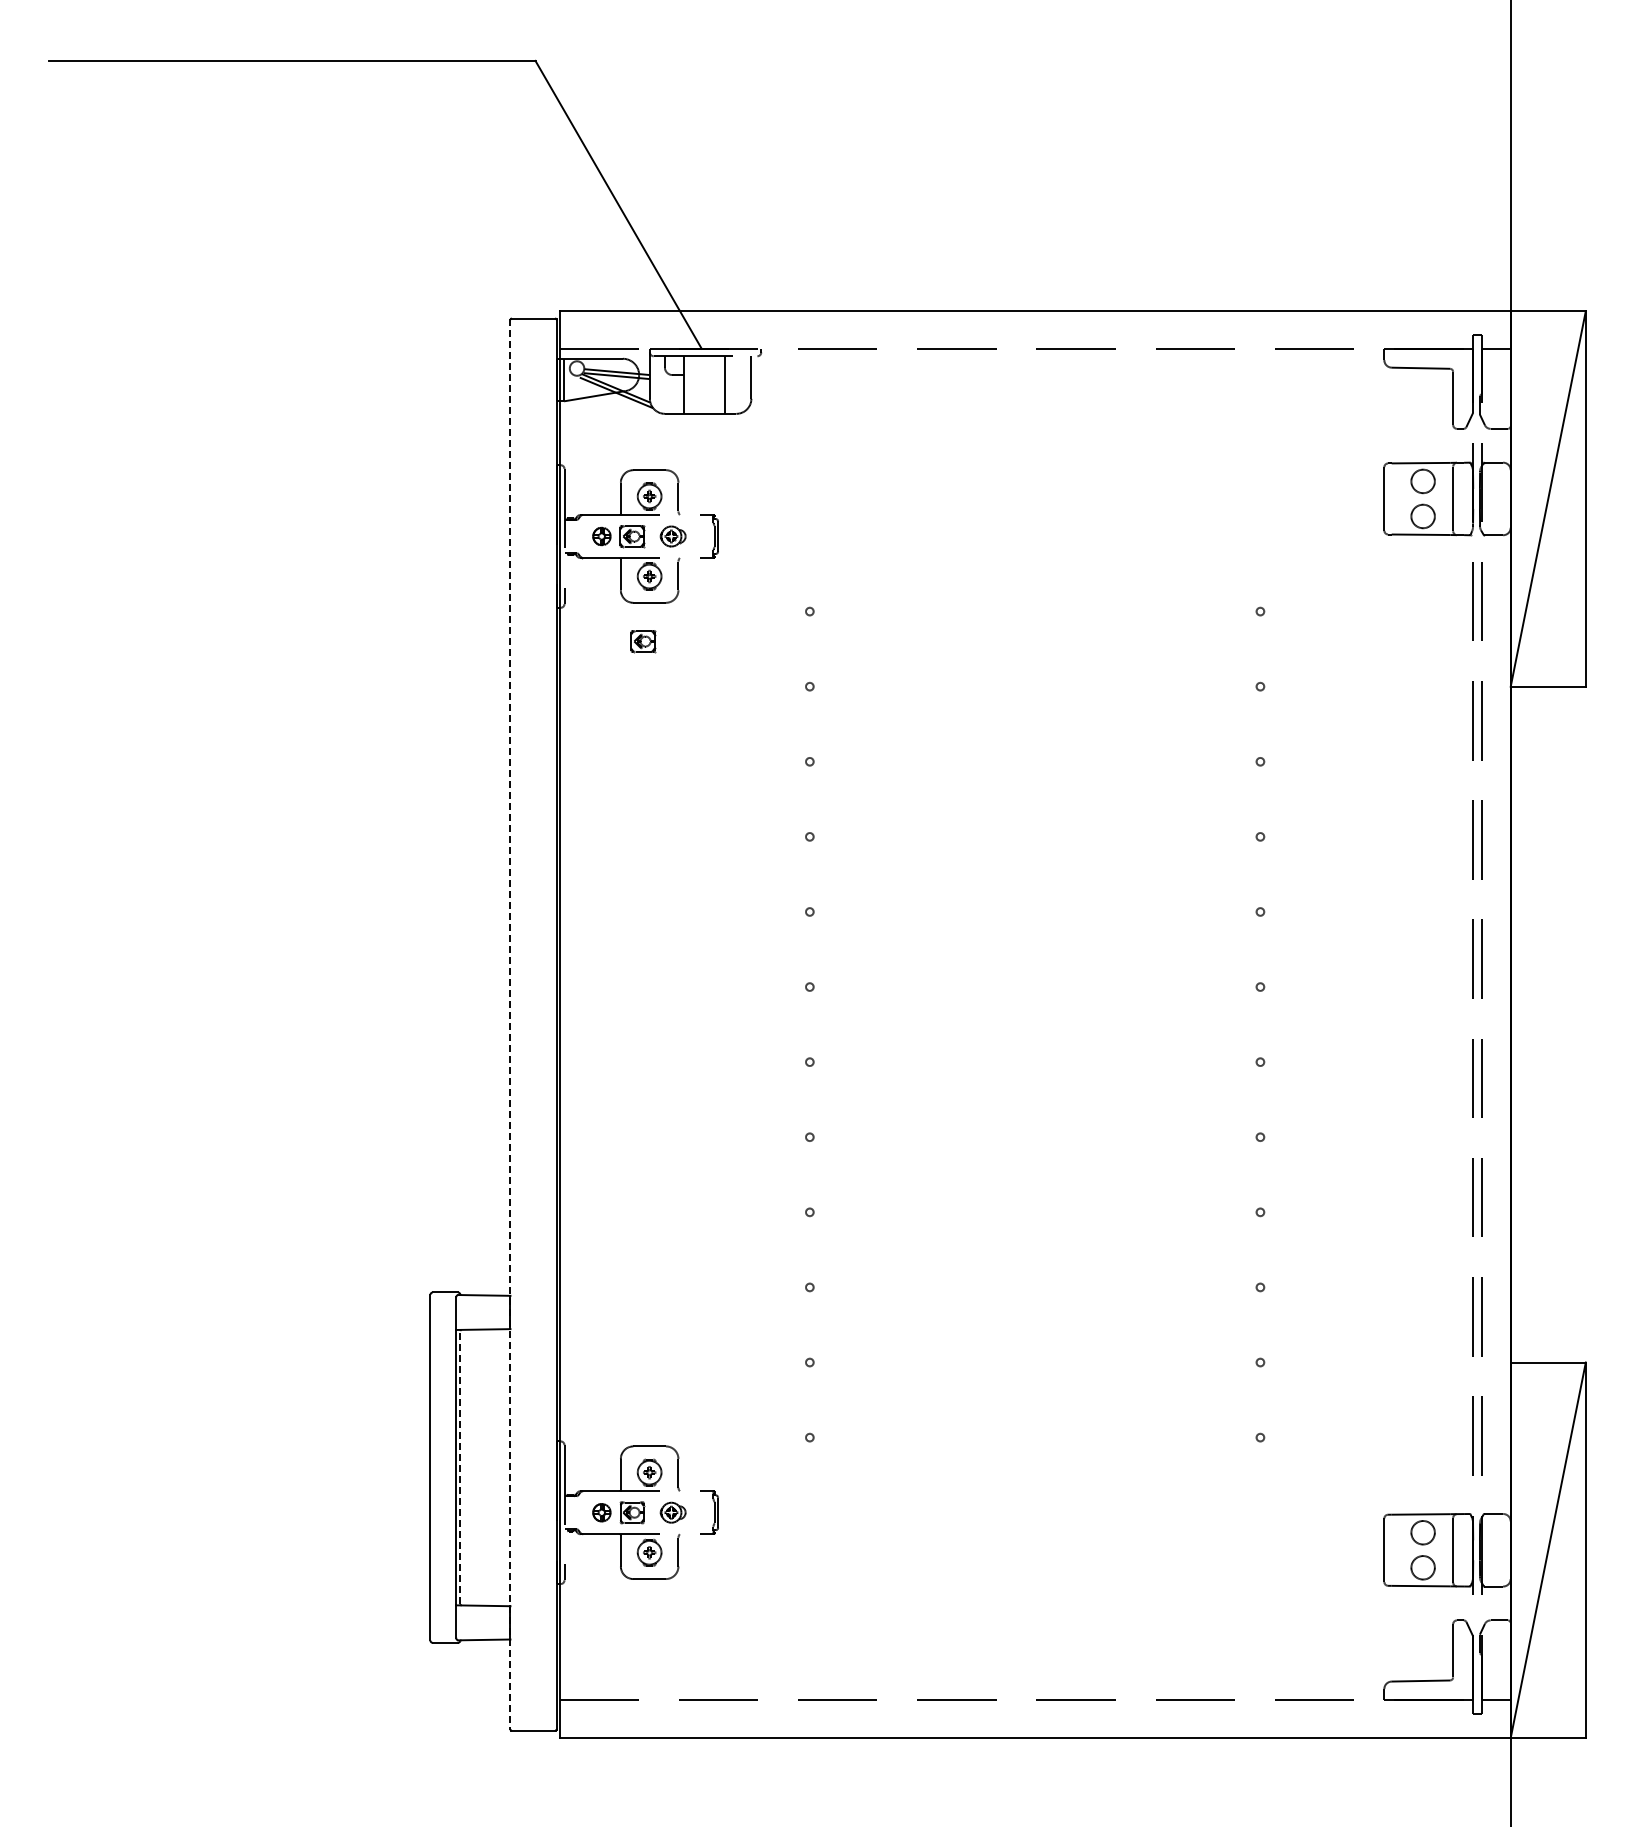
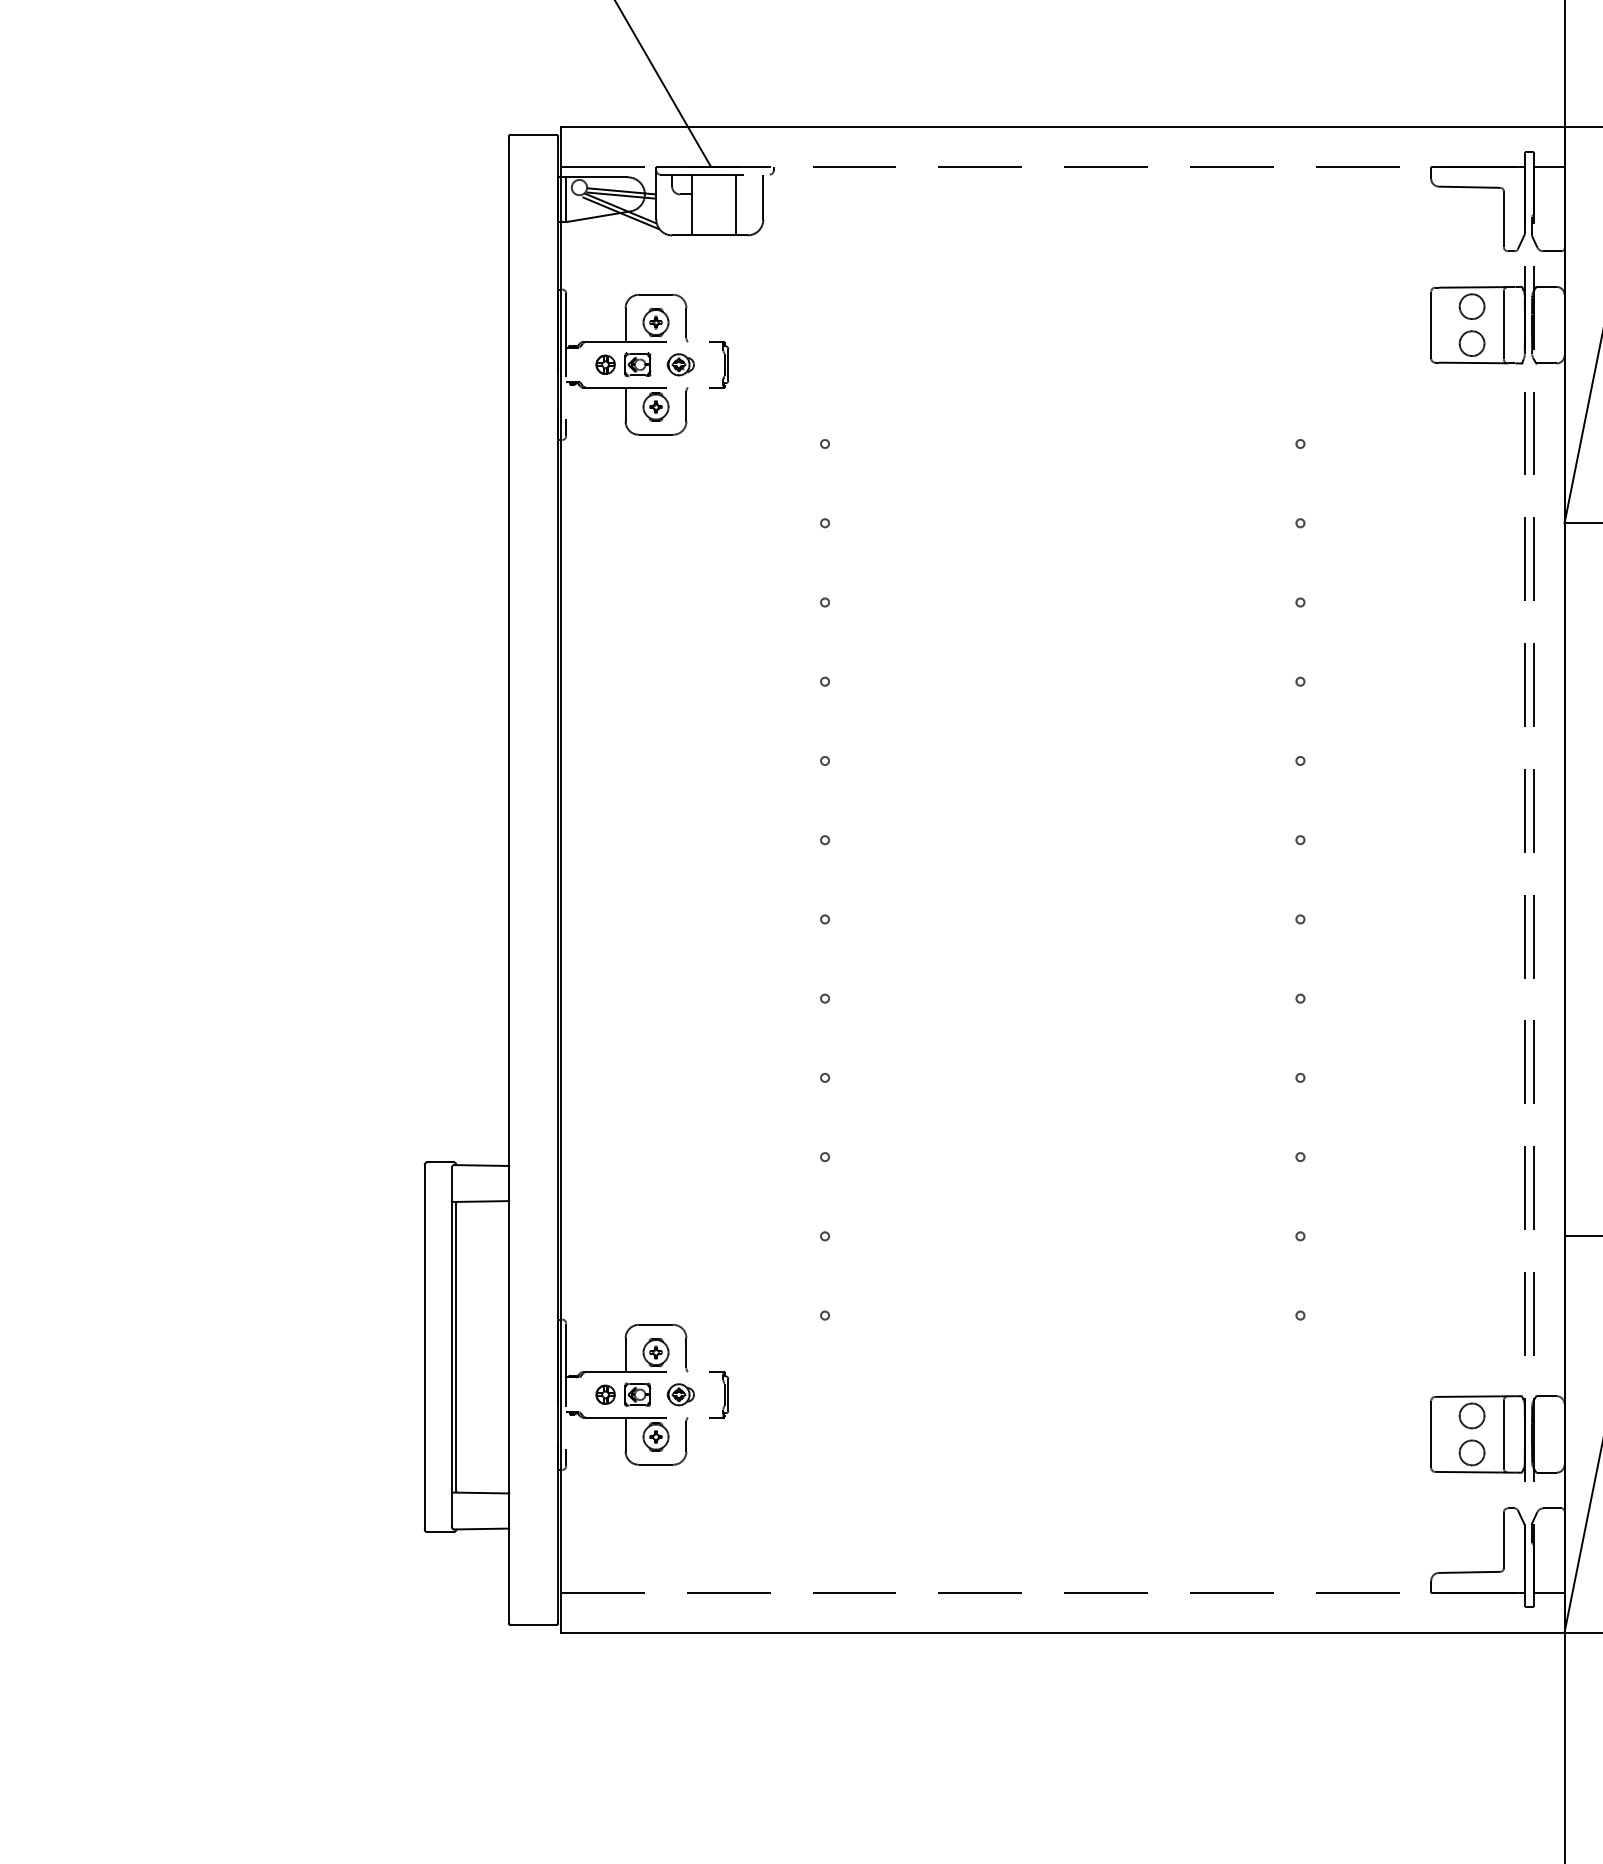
part: (643, 641) -> (649, 475), removed
line: (510, 1025) -> (509, 880), dashed -> solid
line: (460, 1467) -> (456, 1347), dashed -> solid

